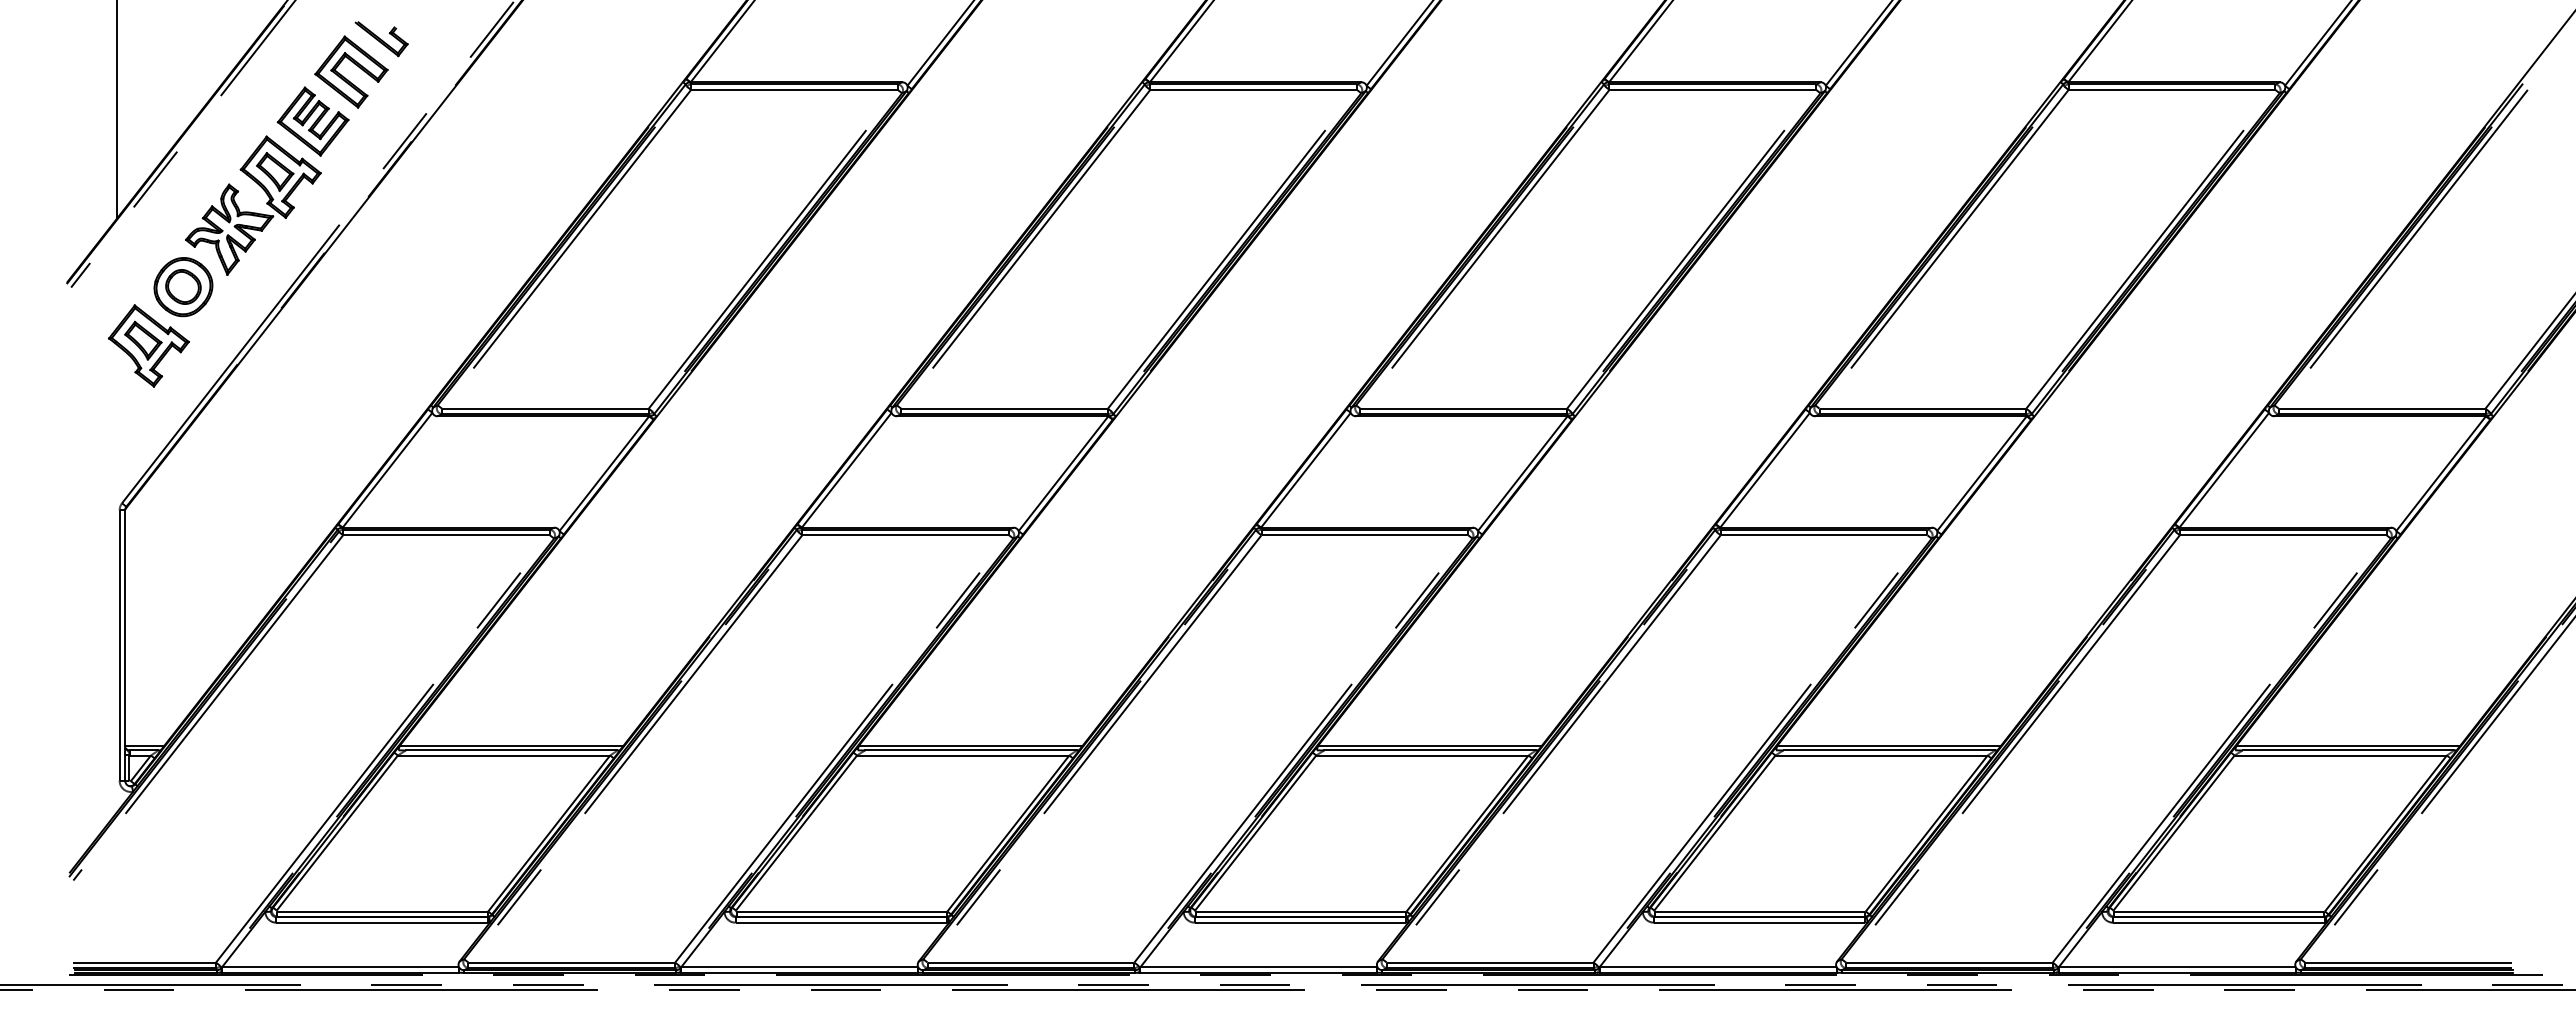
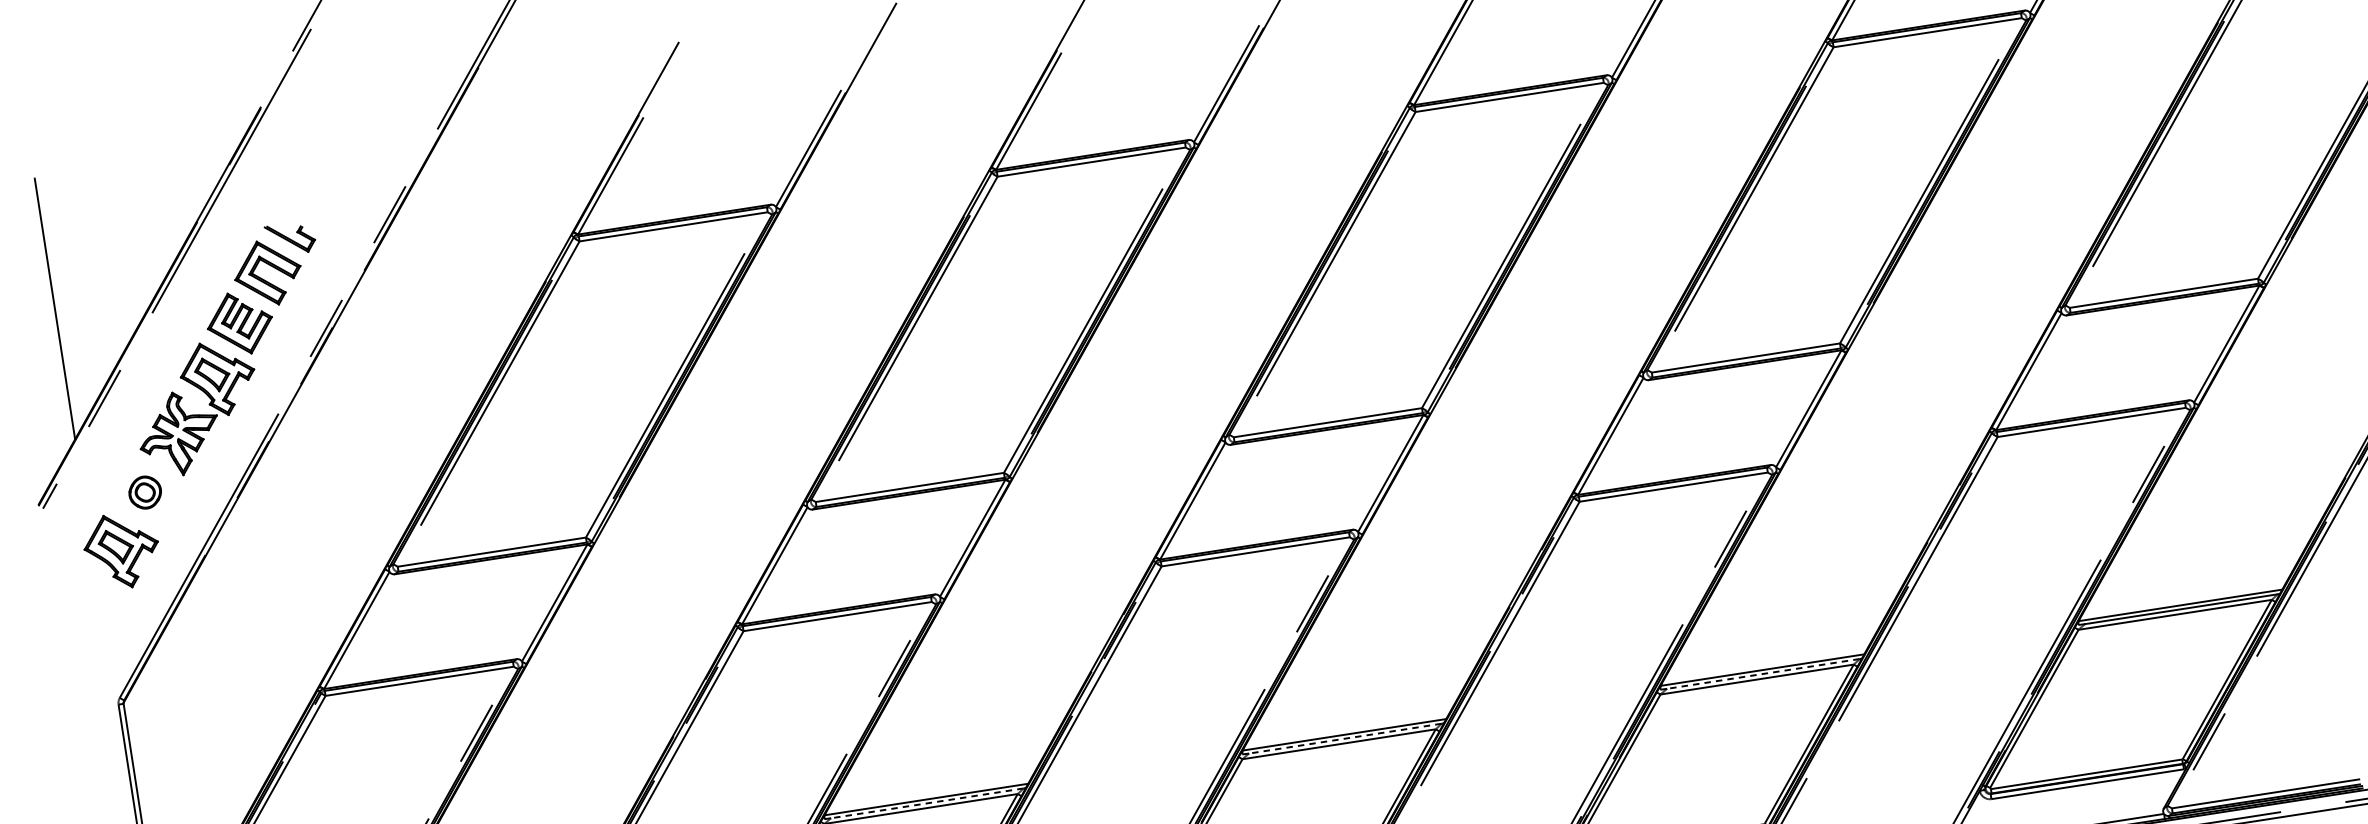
part: (183, 287) -> (145, 492), size x0.6
line: (970, 750) -> (927, 803), solid -> dashed
line: (1430, 750) -> (1345, 738), solid -> dashed
line: (1889, 750) -> (1763, 673), solid -> dashed

